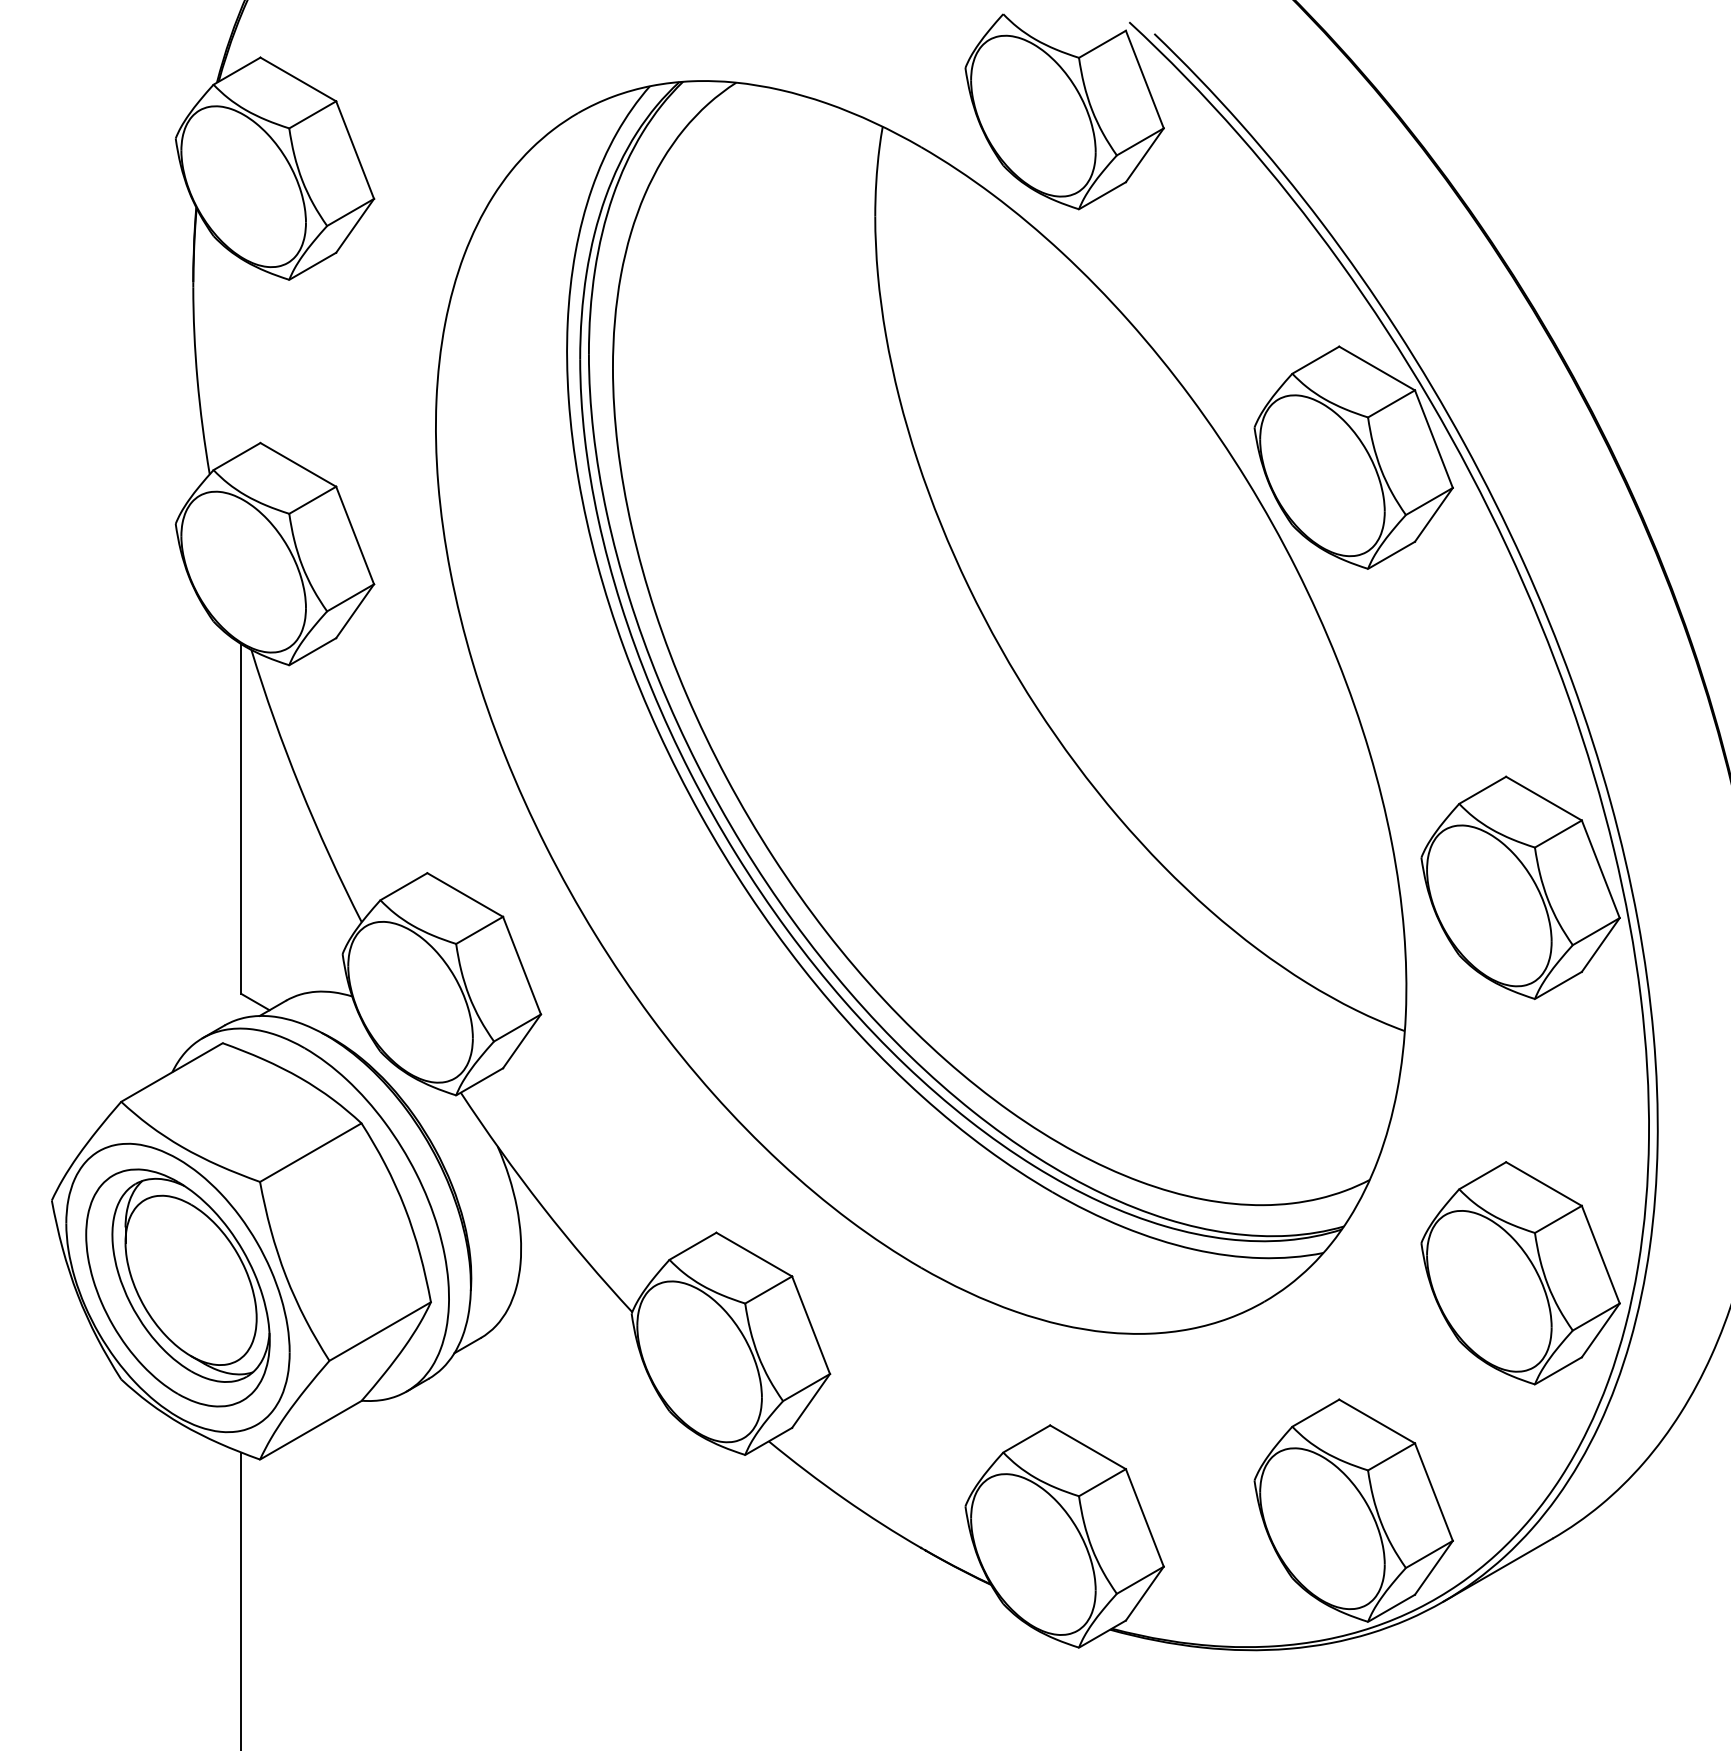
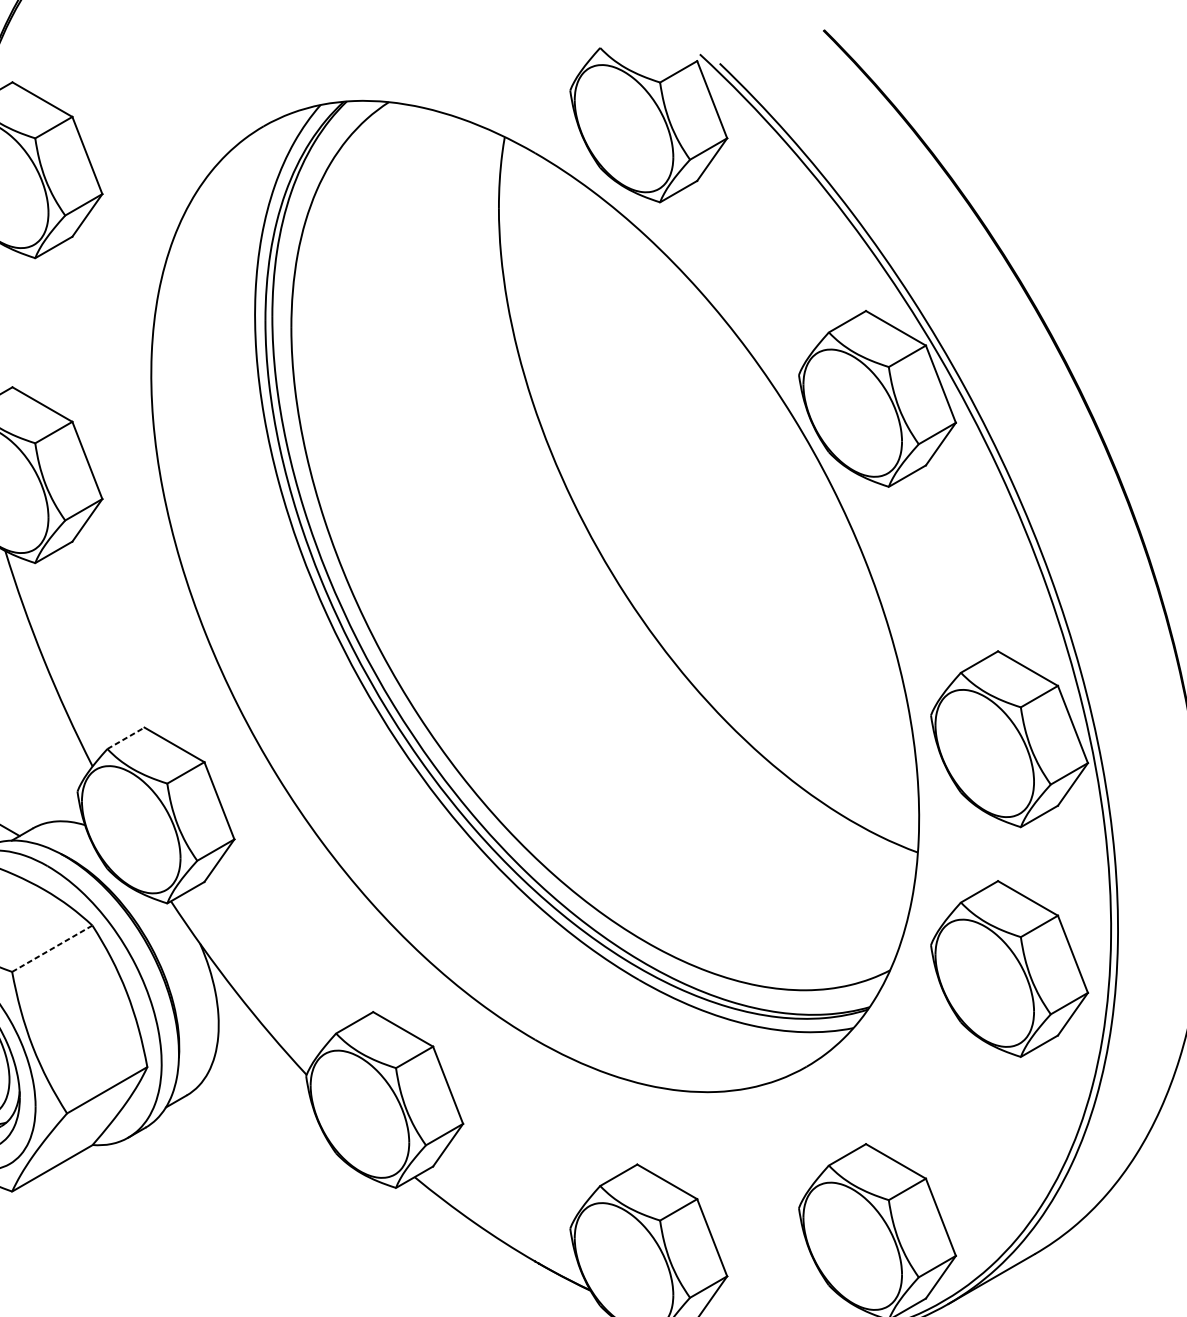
line: (404, 886) -> (126, 738), solid -> dashed
line: (310, 1152) -> (52, 948), solid -> dashed
part: (1520, 1273) -> (1009, 969), moved

